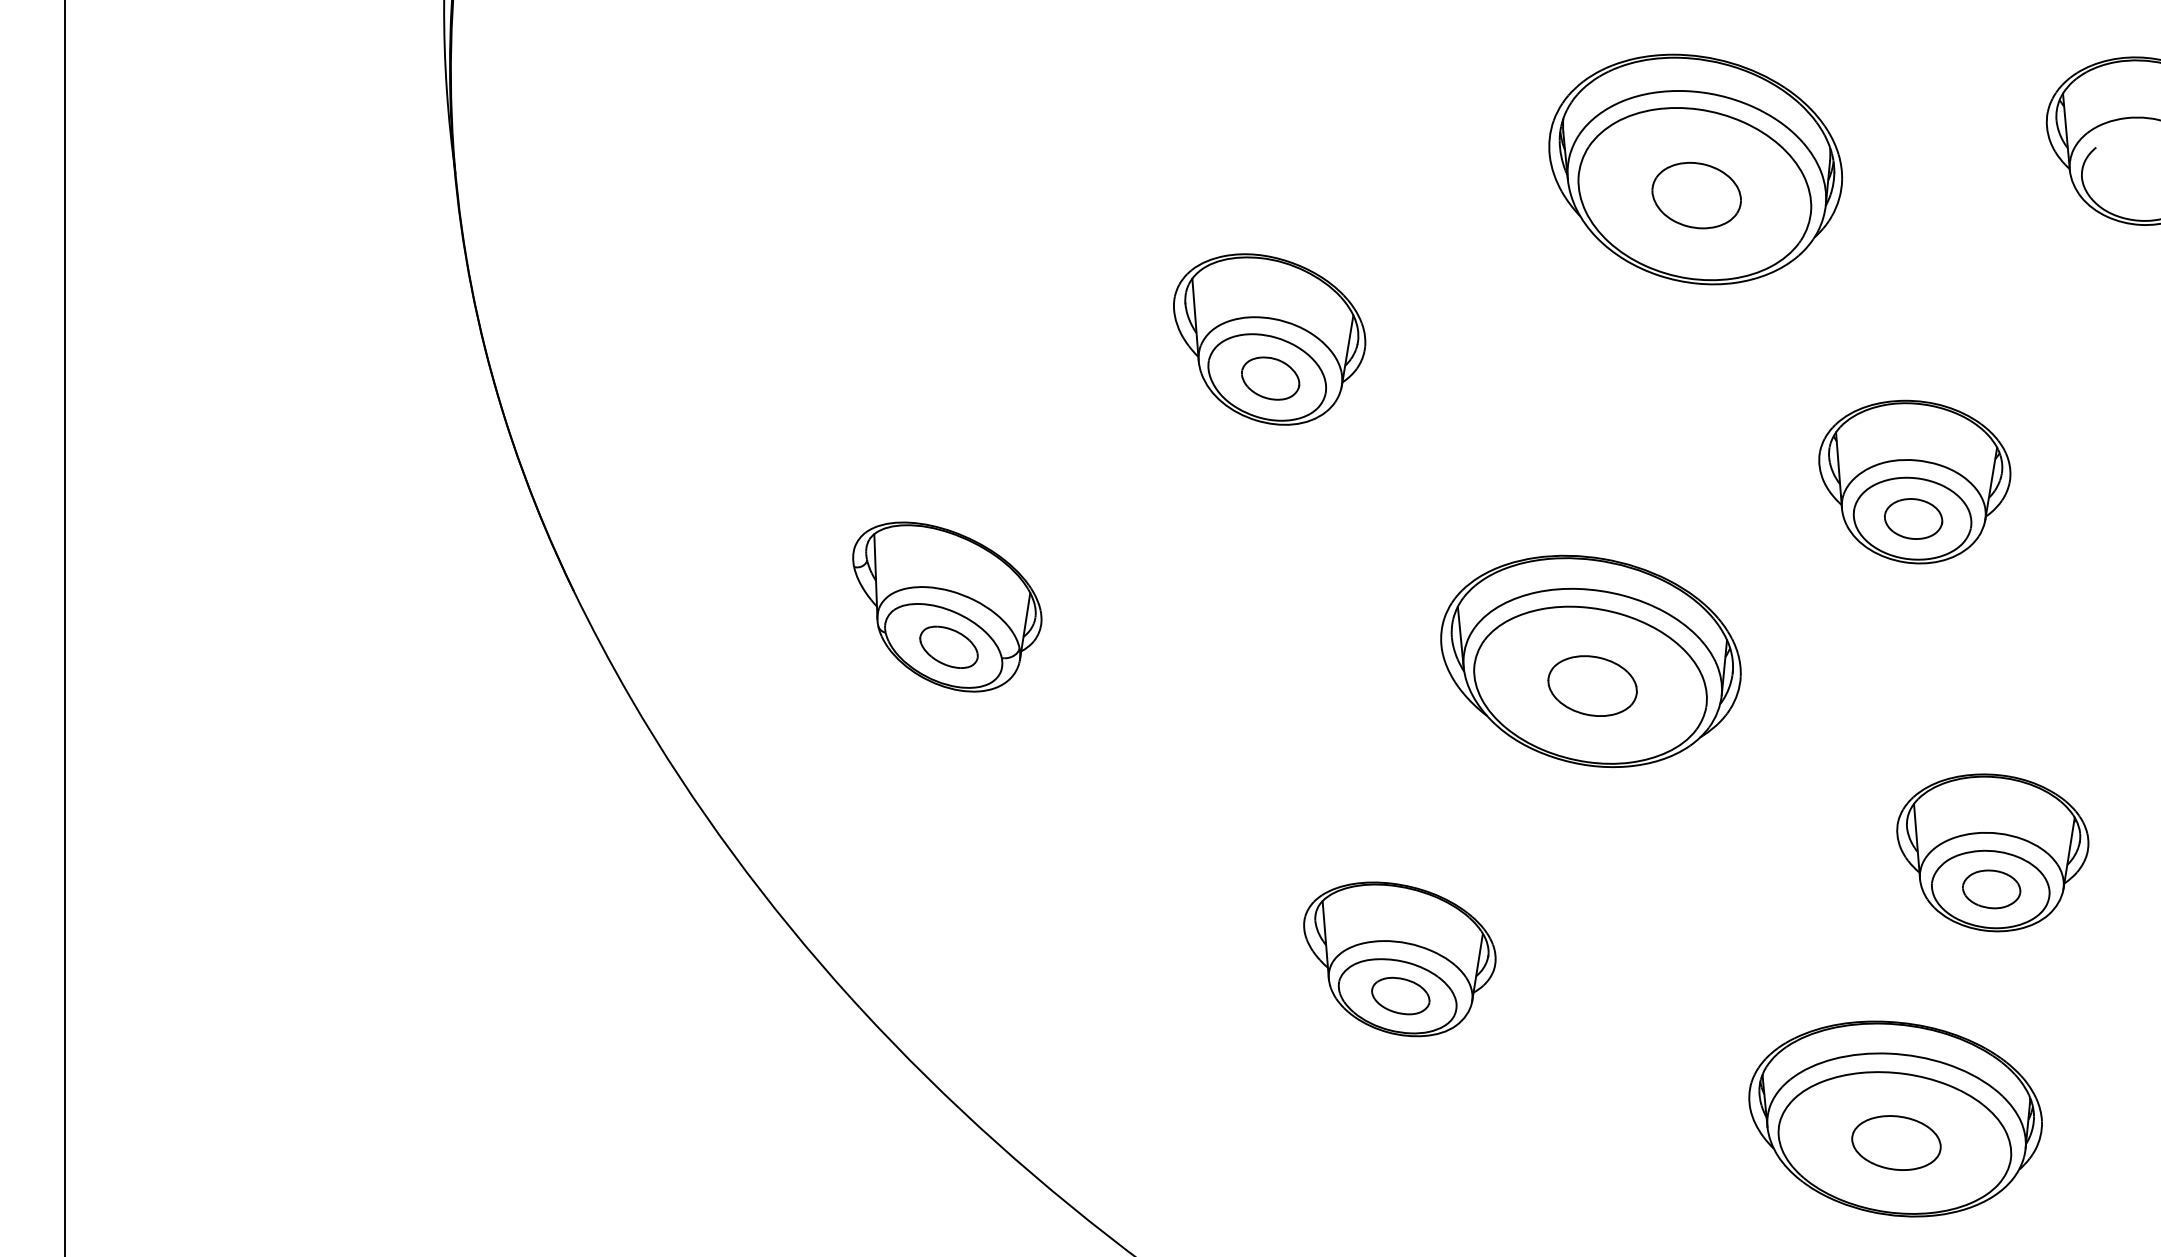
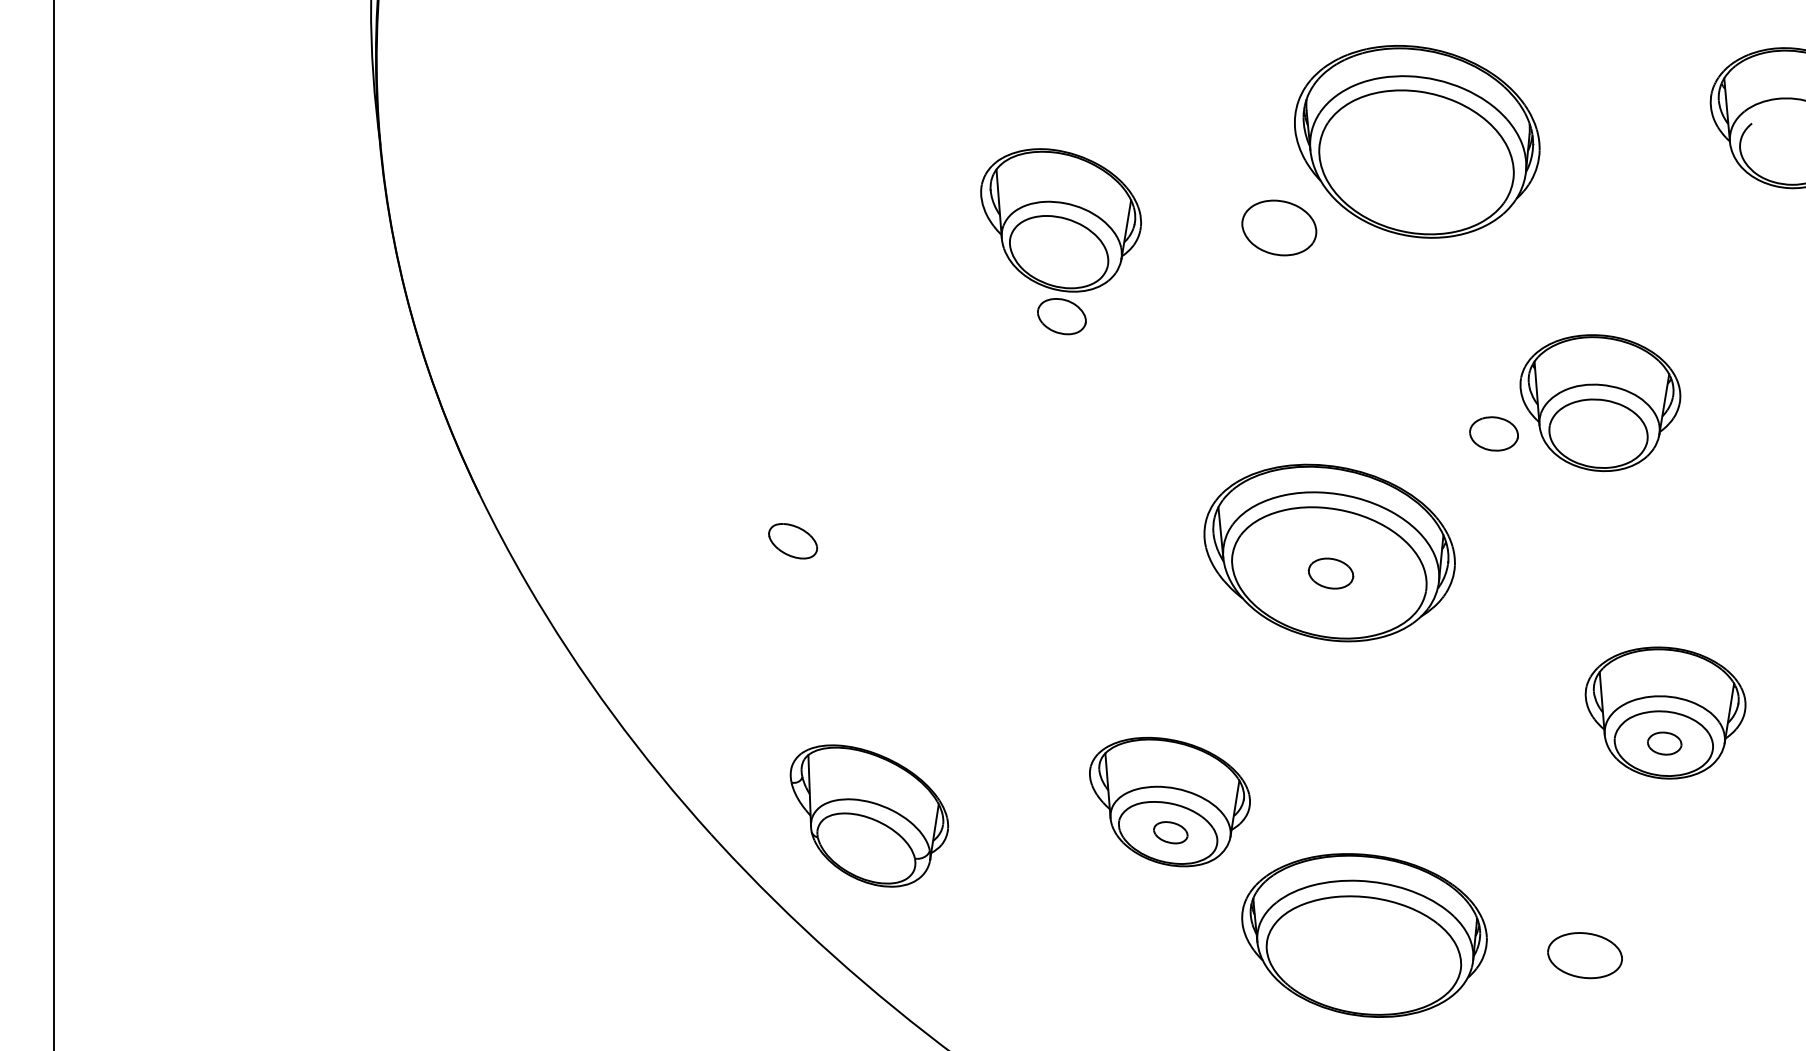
part: (1696, 195) -> (1279, 227), moved
part: (1269, 339) -> (1060, 220), moved
part: (1913, 518) -> (1493, 433), moved
part: (947, 606) -> (869, 815), moved
part: (1592, 685) -> (1330, 573), size x0.6
part: (1991, 889) -> (1664, 743), size x0.7
part: (1400, 995) -> (1170, 832), size x0.7
part: (1895, 1118) -> (1364, 935), moved

